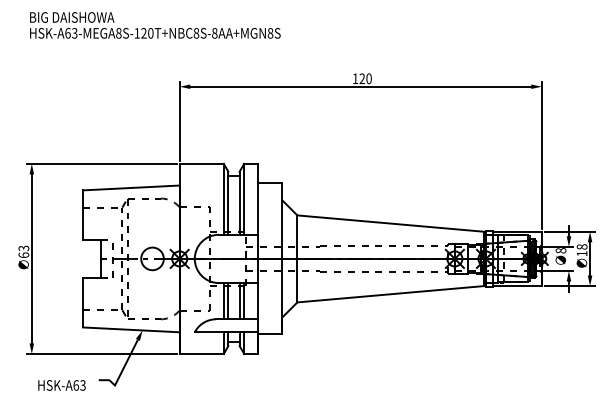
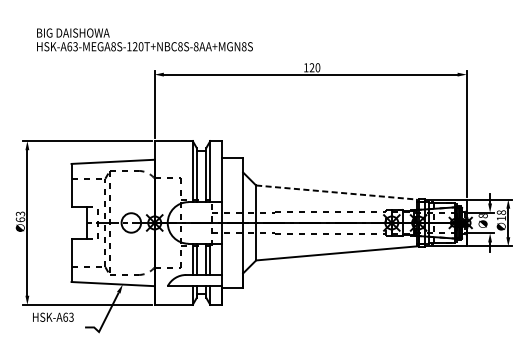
text: (155, 25) -> (145, 39), moved
line: (390, 223) -> (336, 192), solid -> dashed
text: (61, 385) -> (52, 317), moved

